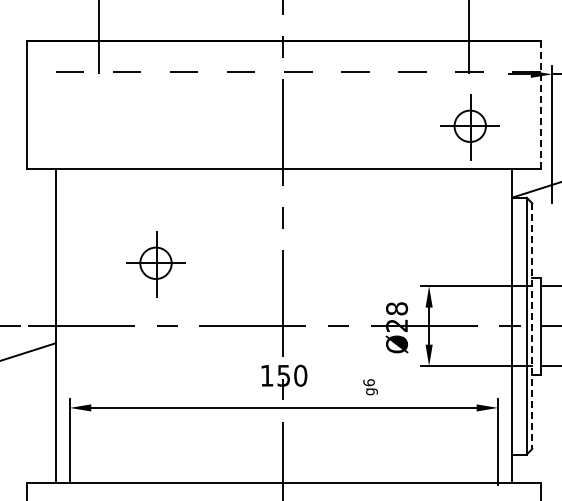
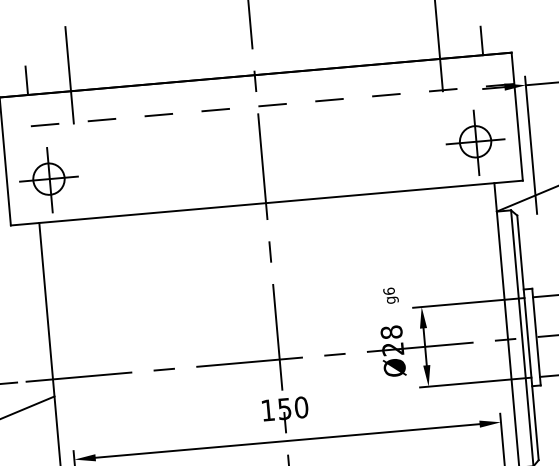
line: (55, 26) -> (26, 80), added
line: (512, 26) -> (482, 41), added
line: (540, 104) -> (516, 116), dashed -> solid
part: (469, 127) -> (474, 143), moved
part: (155, 264) -> (48, 180), moved
line: (532, 326) -> (528, 338), dashed -> solid
text: (370, 387) -> (390, 295), moved

